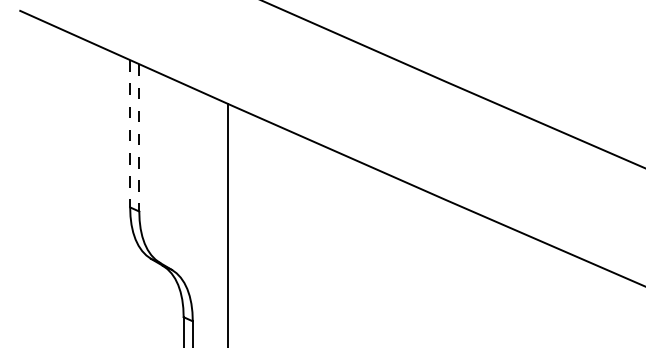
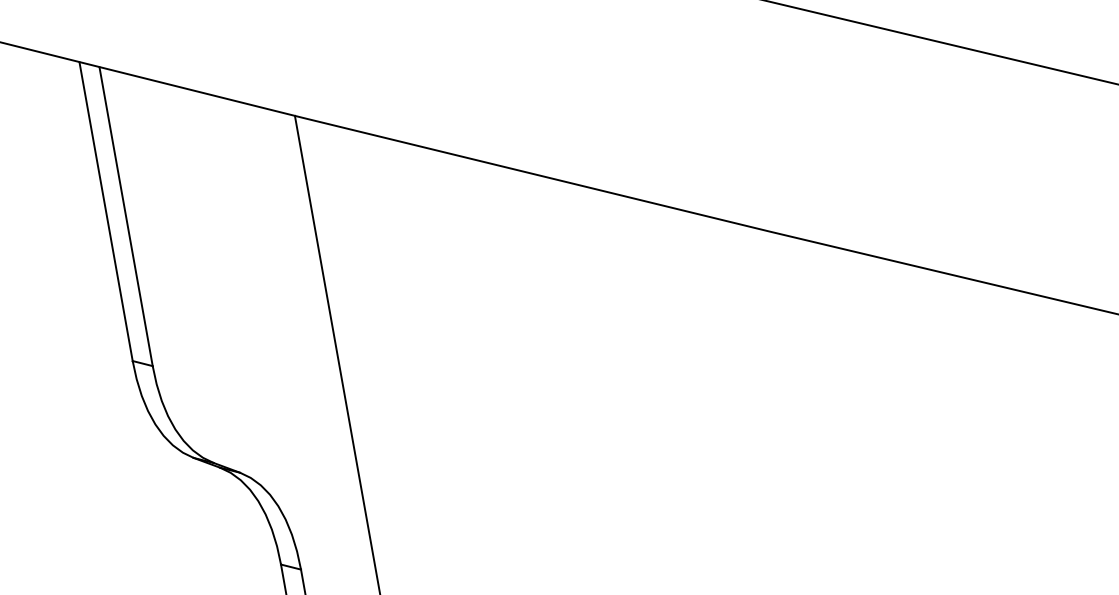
line: (130, 133) -> (106, 210), dashed -> solid
line: (139, 137) -> (126, 215), dashed -> solid

